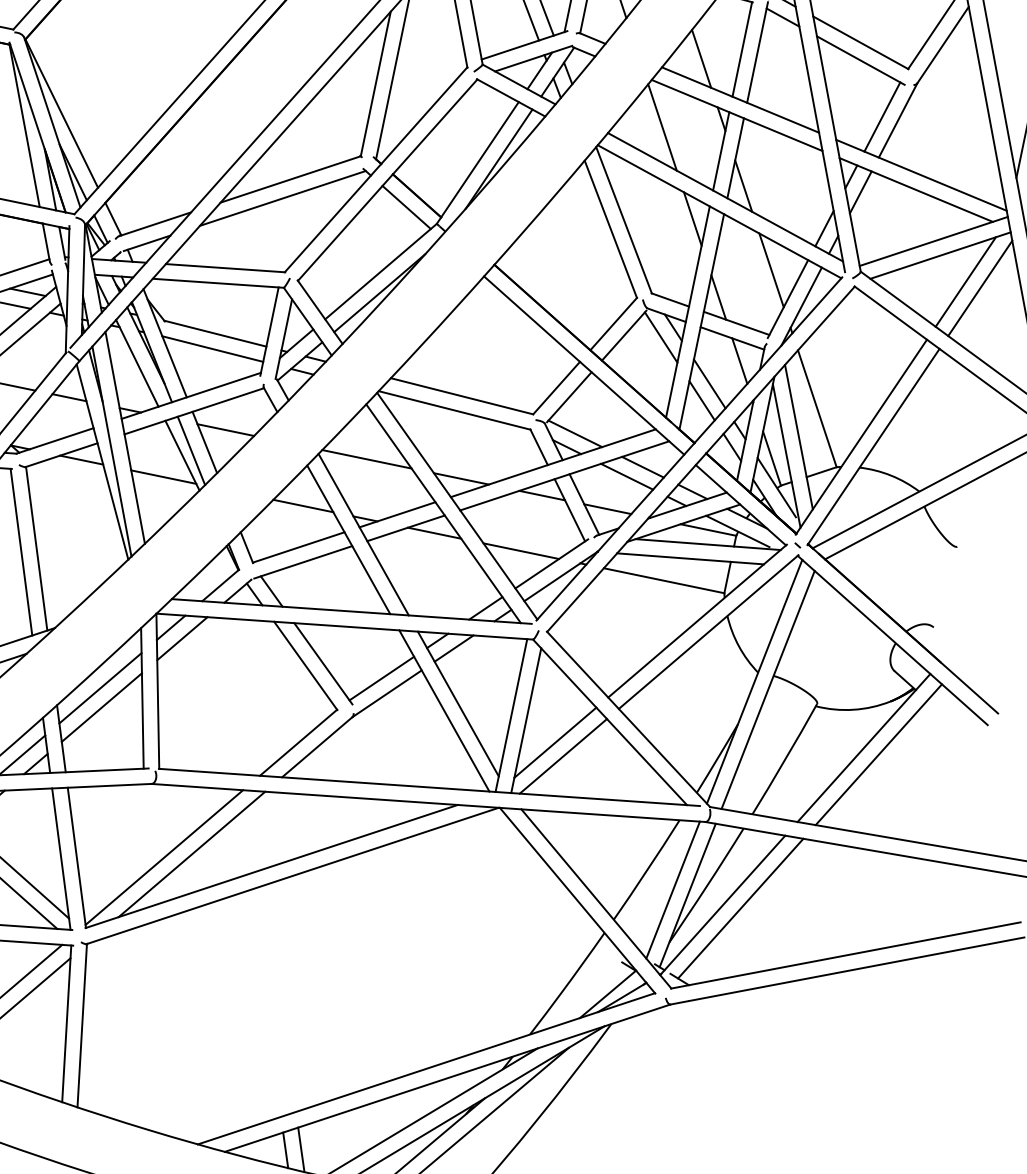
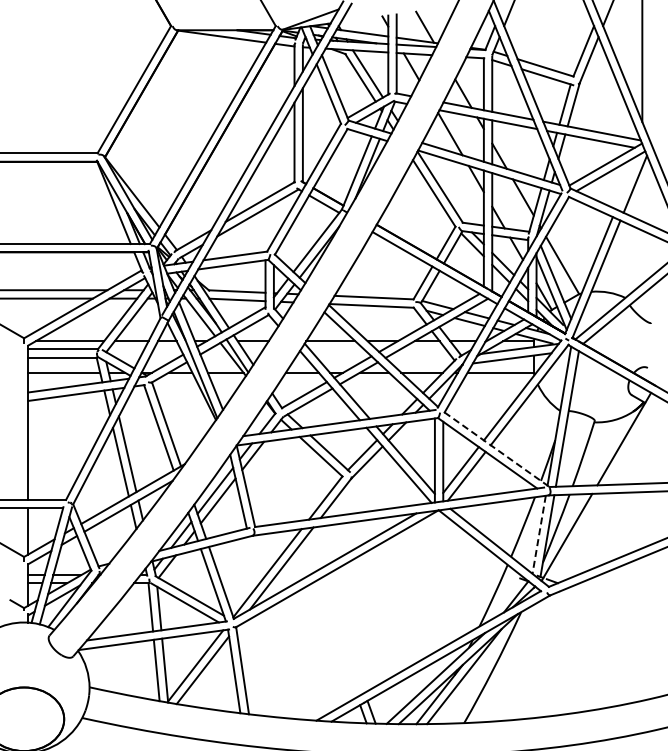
line: (966, 282) -> (627, 182), removed
line: (629, 720) -> (497, 450), solid -> dashed
line: (878, 755) -> (632, 441), removed
line: (673, 889) -> (539, 534), solid -> dashed
line: (740, 907) -> (576, 536), removed

